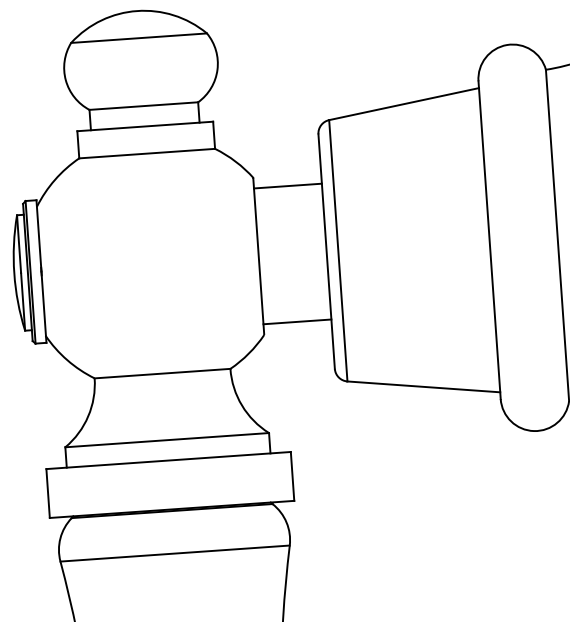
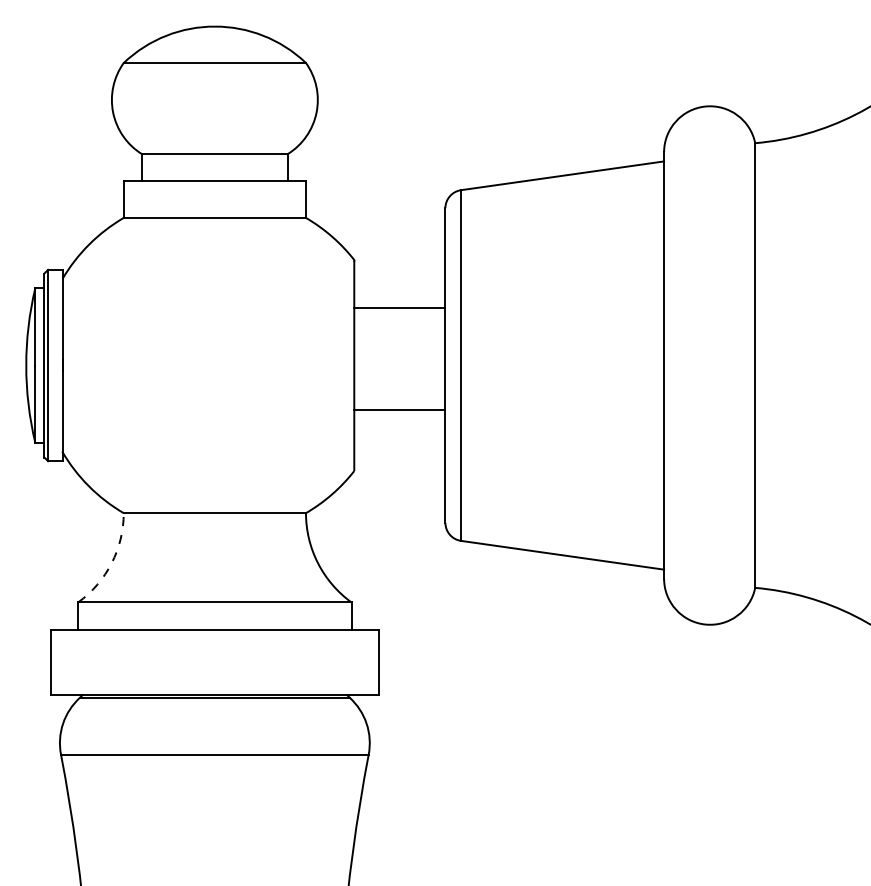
line: (287, 186) -> (399, 308), moved
line: (297, 321) -> (399, 409), moved
arc: (88, 416) -> (111, 563), solid -> dashed

